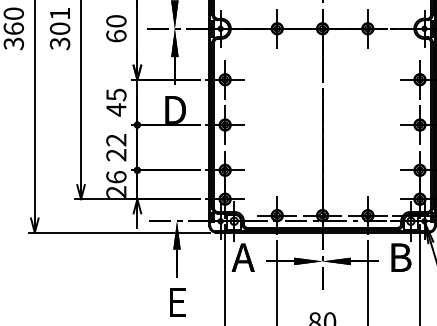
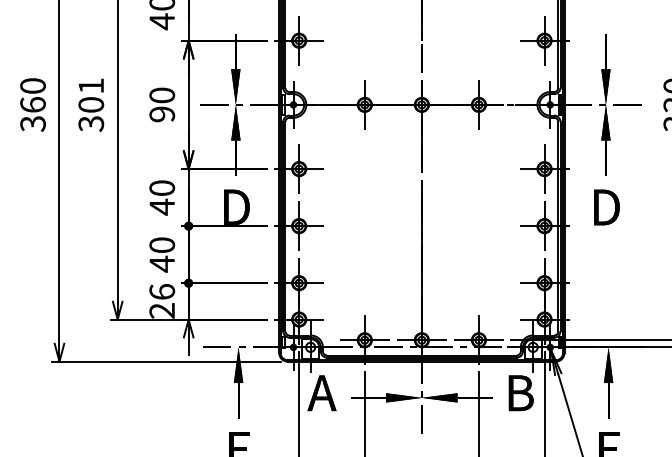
text: (116, 36) -> (162, 114), 60 -> 90
text: (116, 95) -> (162, 188), 45 -> 40
text: (116, 147) -> (162, 254), 22 -> 40

